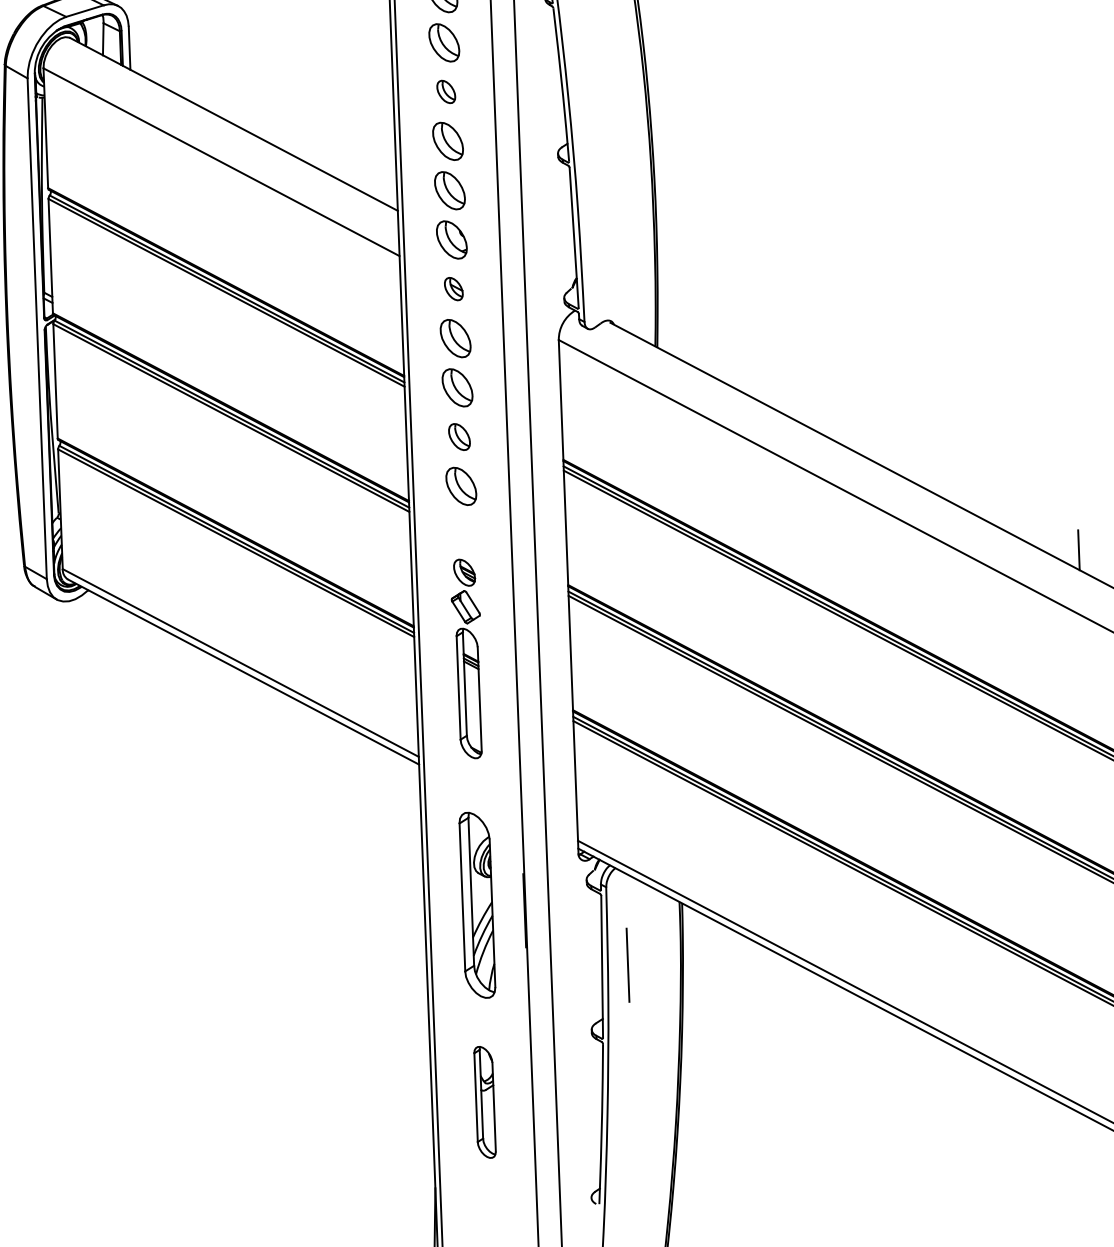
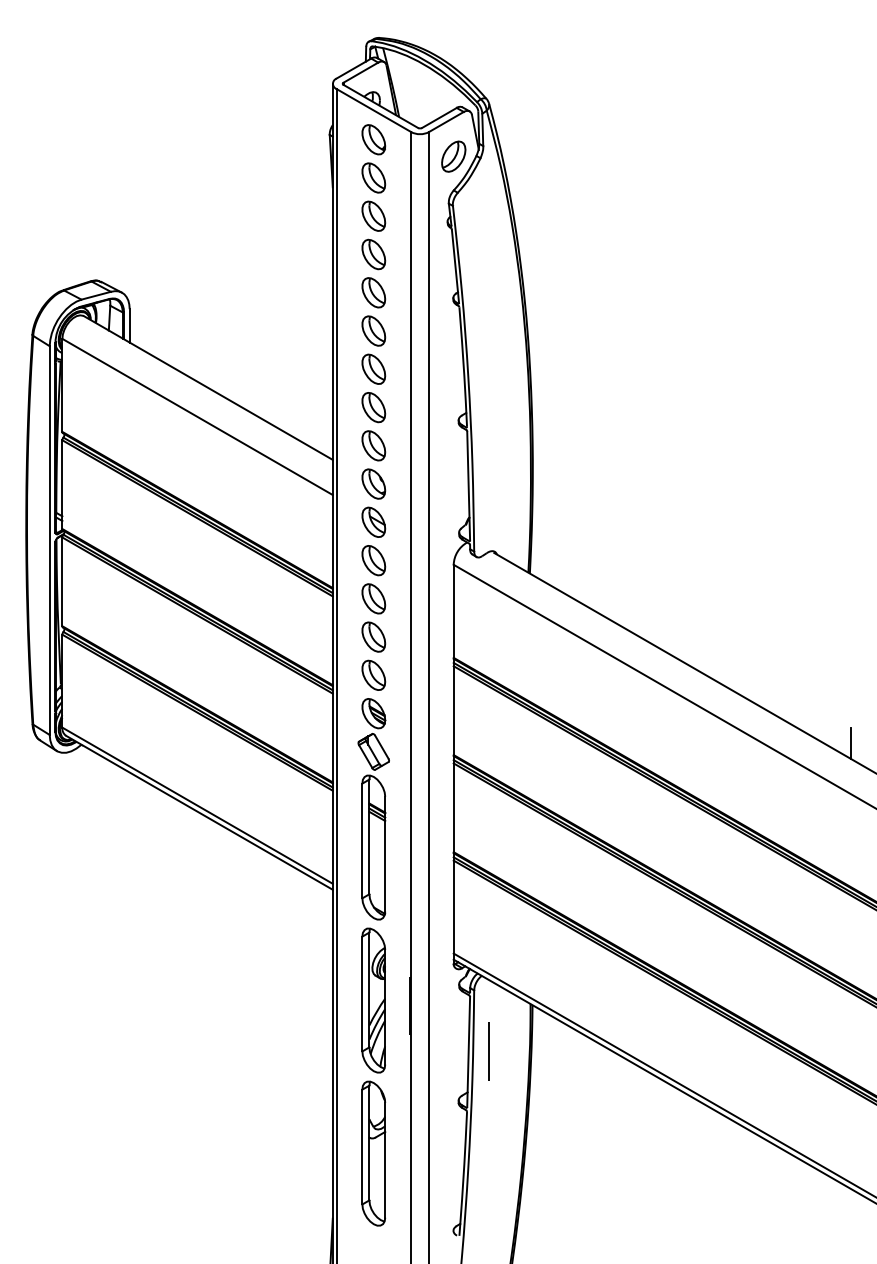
part: (445, 91) -> (373, 368), size x1.67
part: (453, 288) -> (373, 521), size x1.67
part: (459, 436) -> (373, 636), size x1.43
part: (467, 659) -> (373, 809), size x1.43
part: (484, 1102) -> (373, 1153), size x1.67

